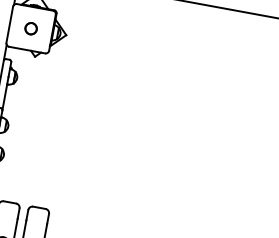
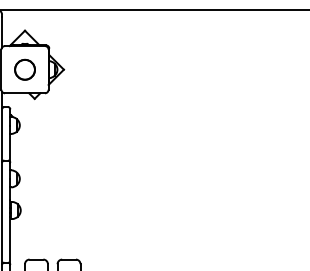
part: (30, 28) -> (24, 69), size x1.6

